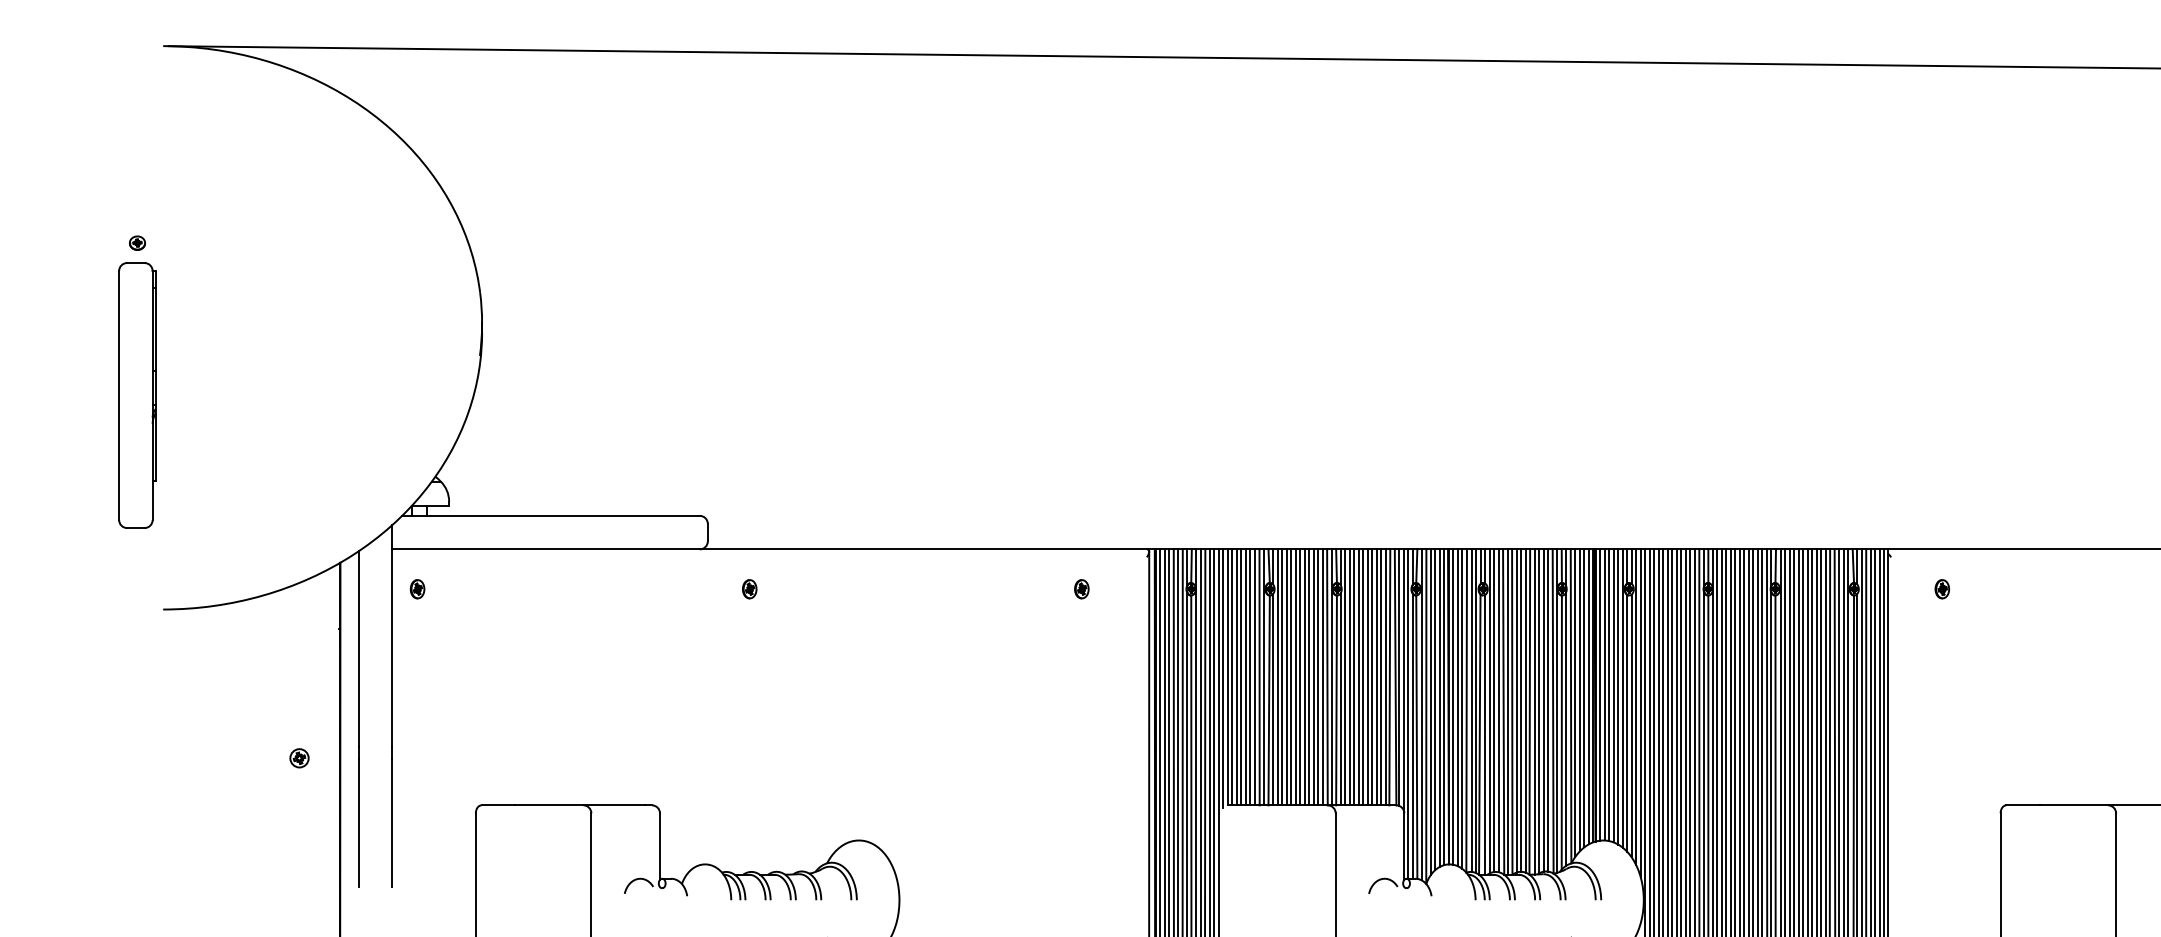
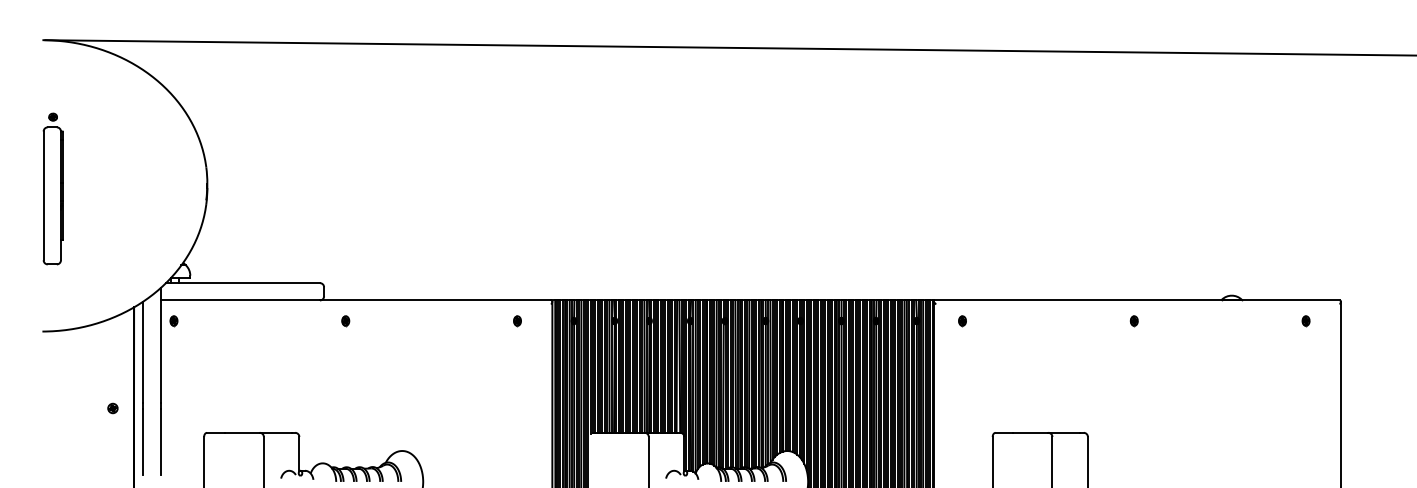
part: (136, 381) -> (52, 188), moved

